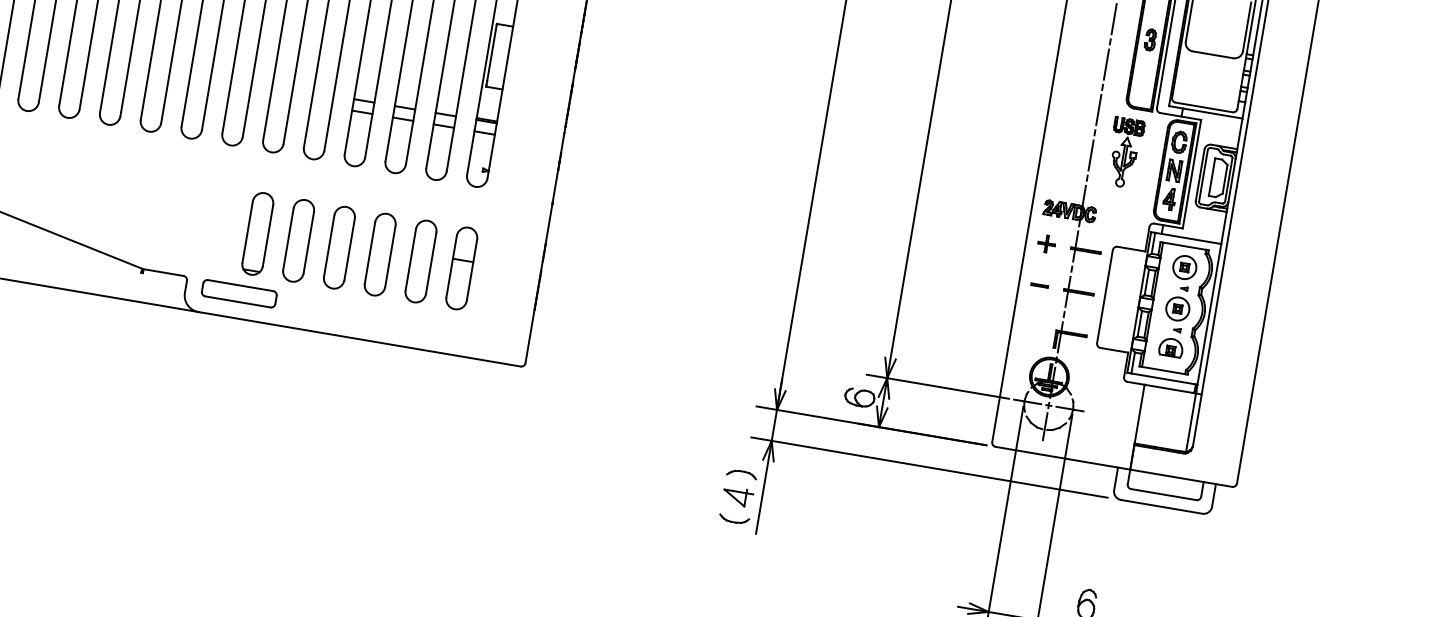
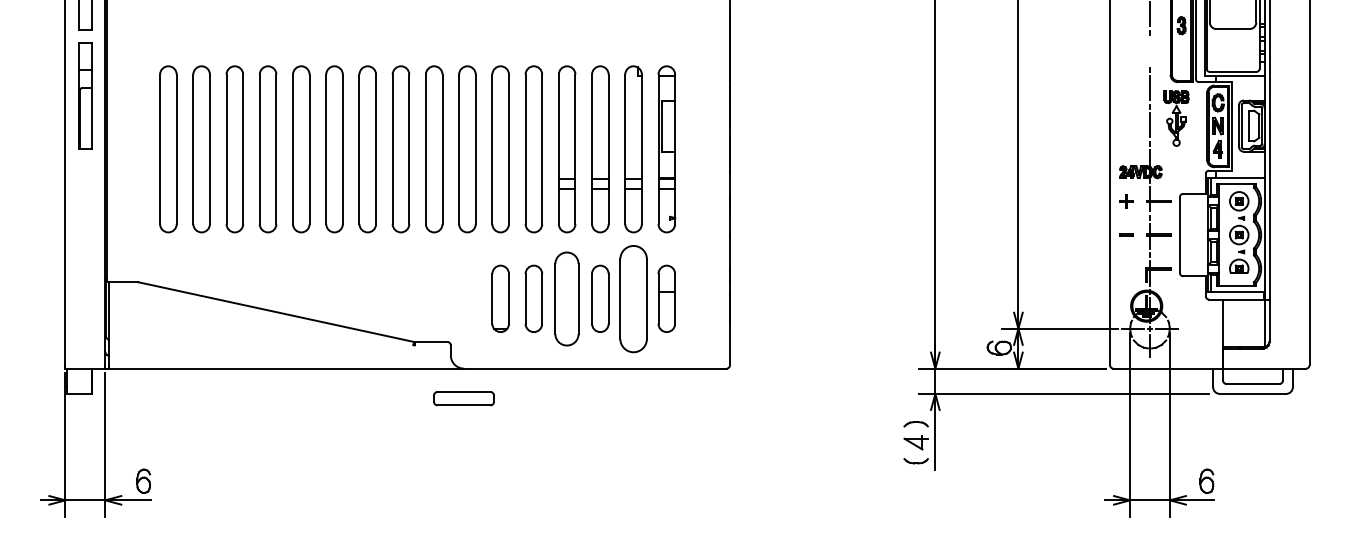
line: (1107, 63) -> (1150, 50), removed
part: (339, 247) -> (567, 298), size x1.4
part: (420, 261) -> (633, 298), size x1.6
part: (238, 293) -> (463, 398), moved

